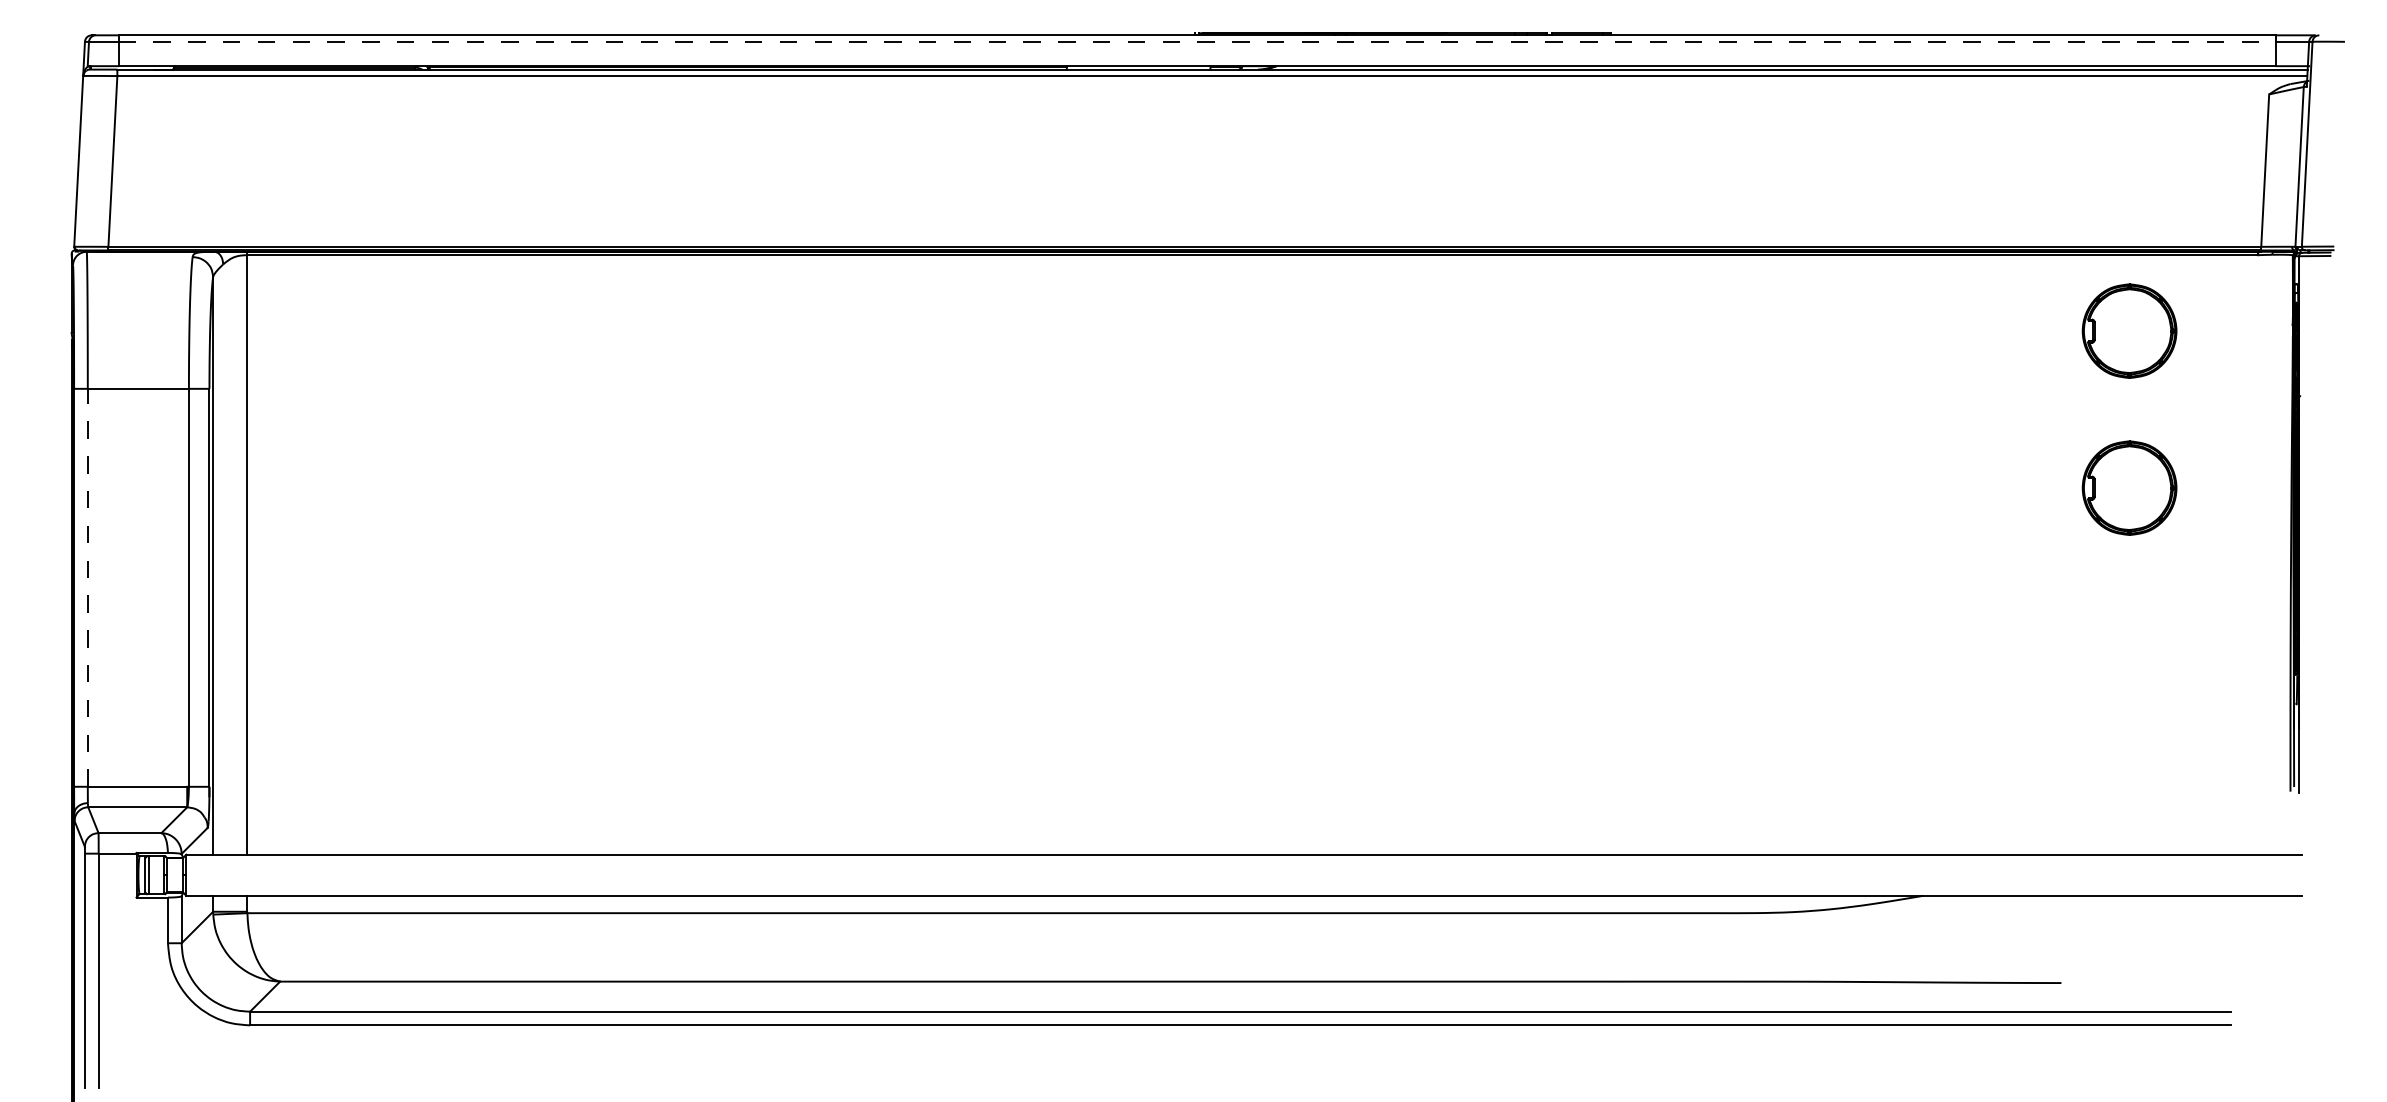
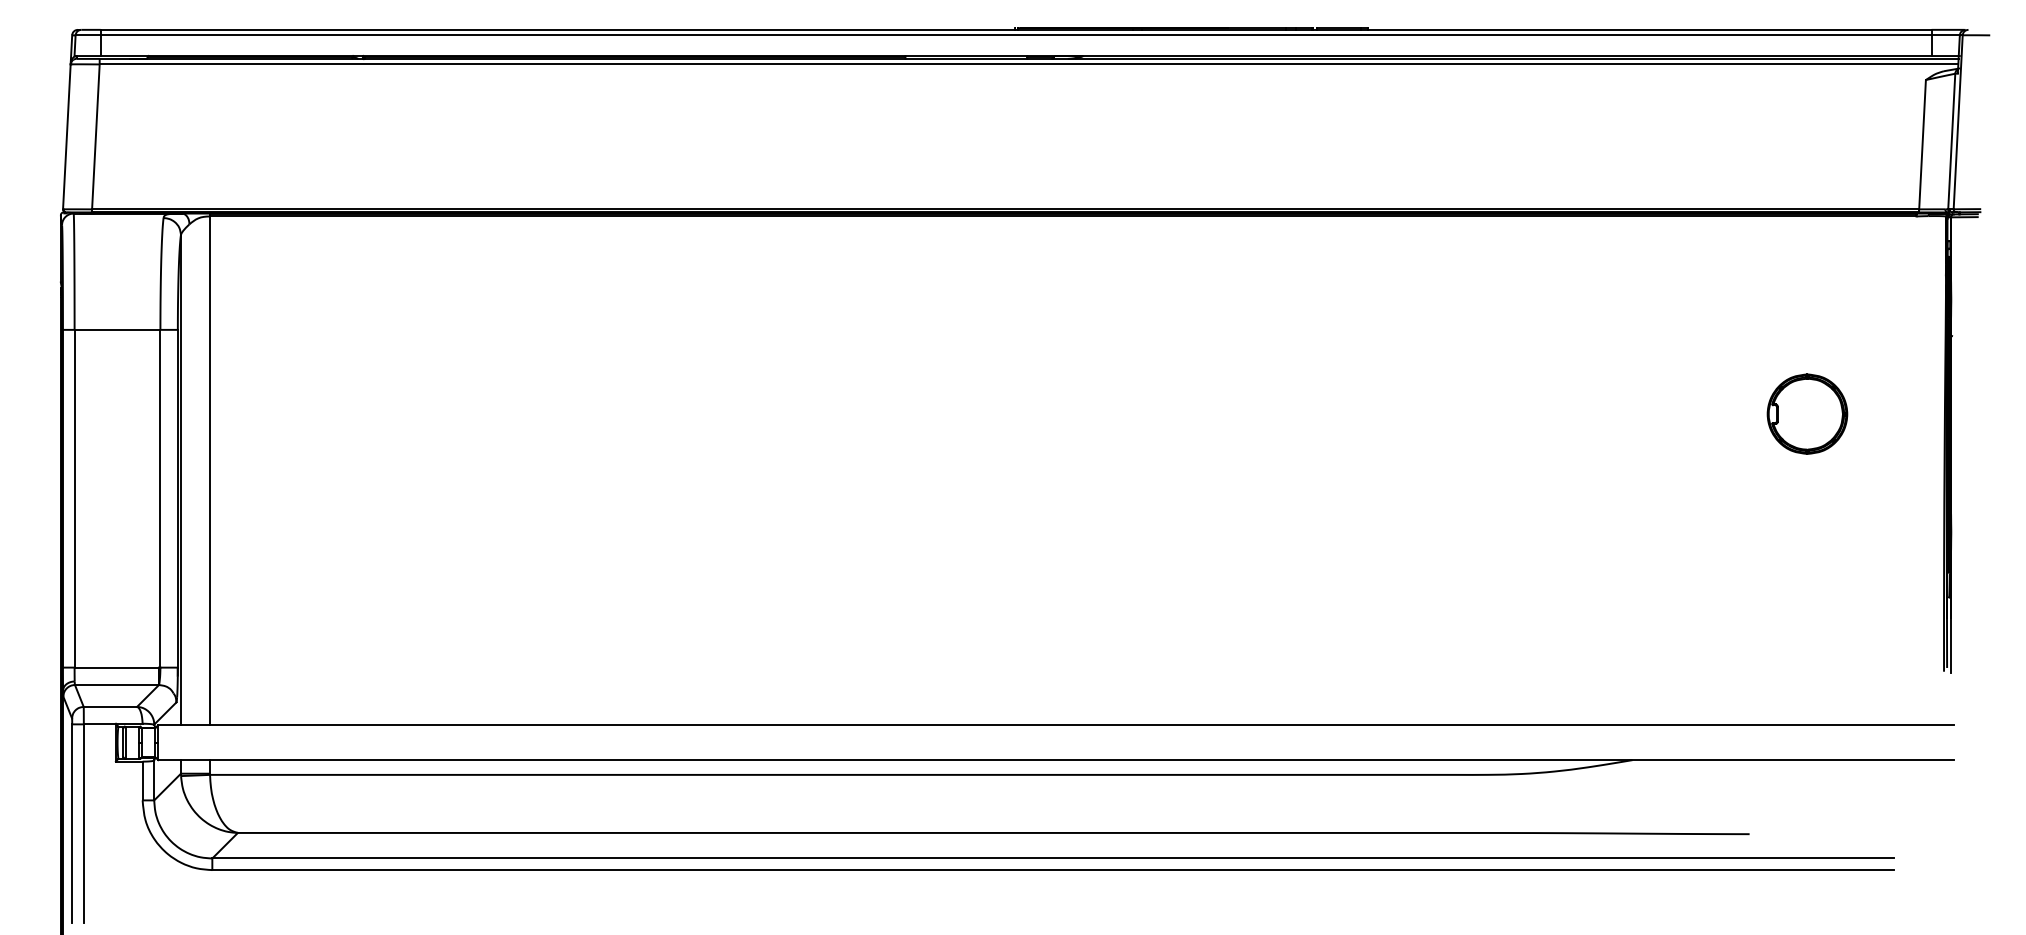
line: (1197, 41) -> (1016, 35), dashed -> solid
part: (2129, 330) -> (1807, 280), removed
line: (87, 587) -> (74, 498), dashed -> solid

